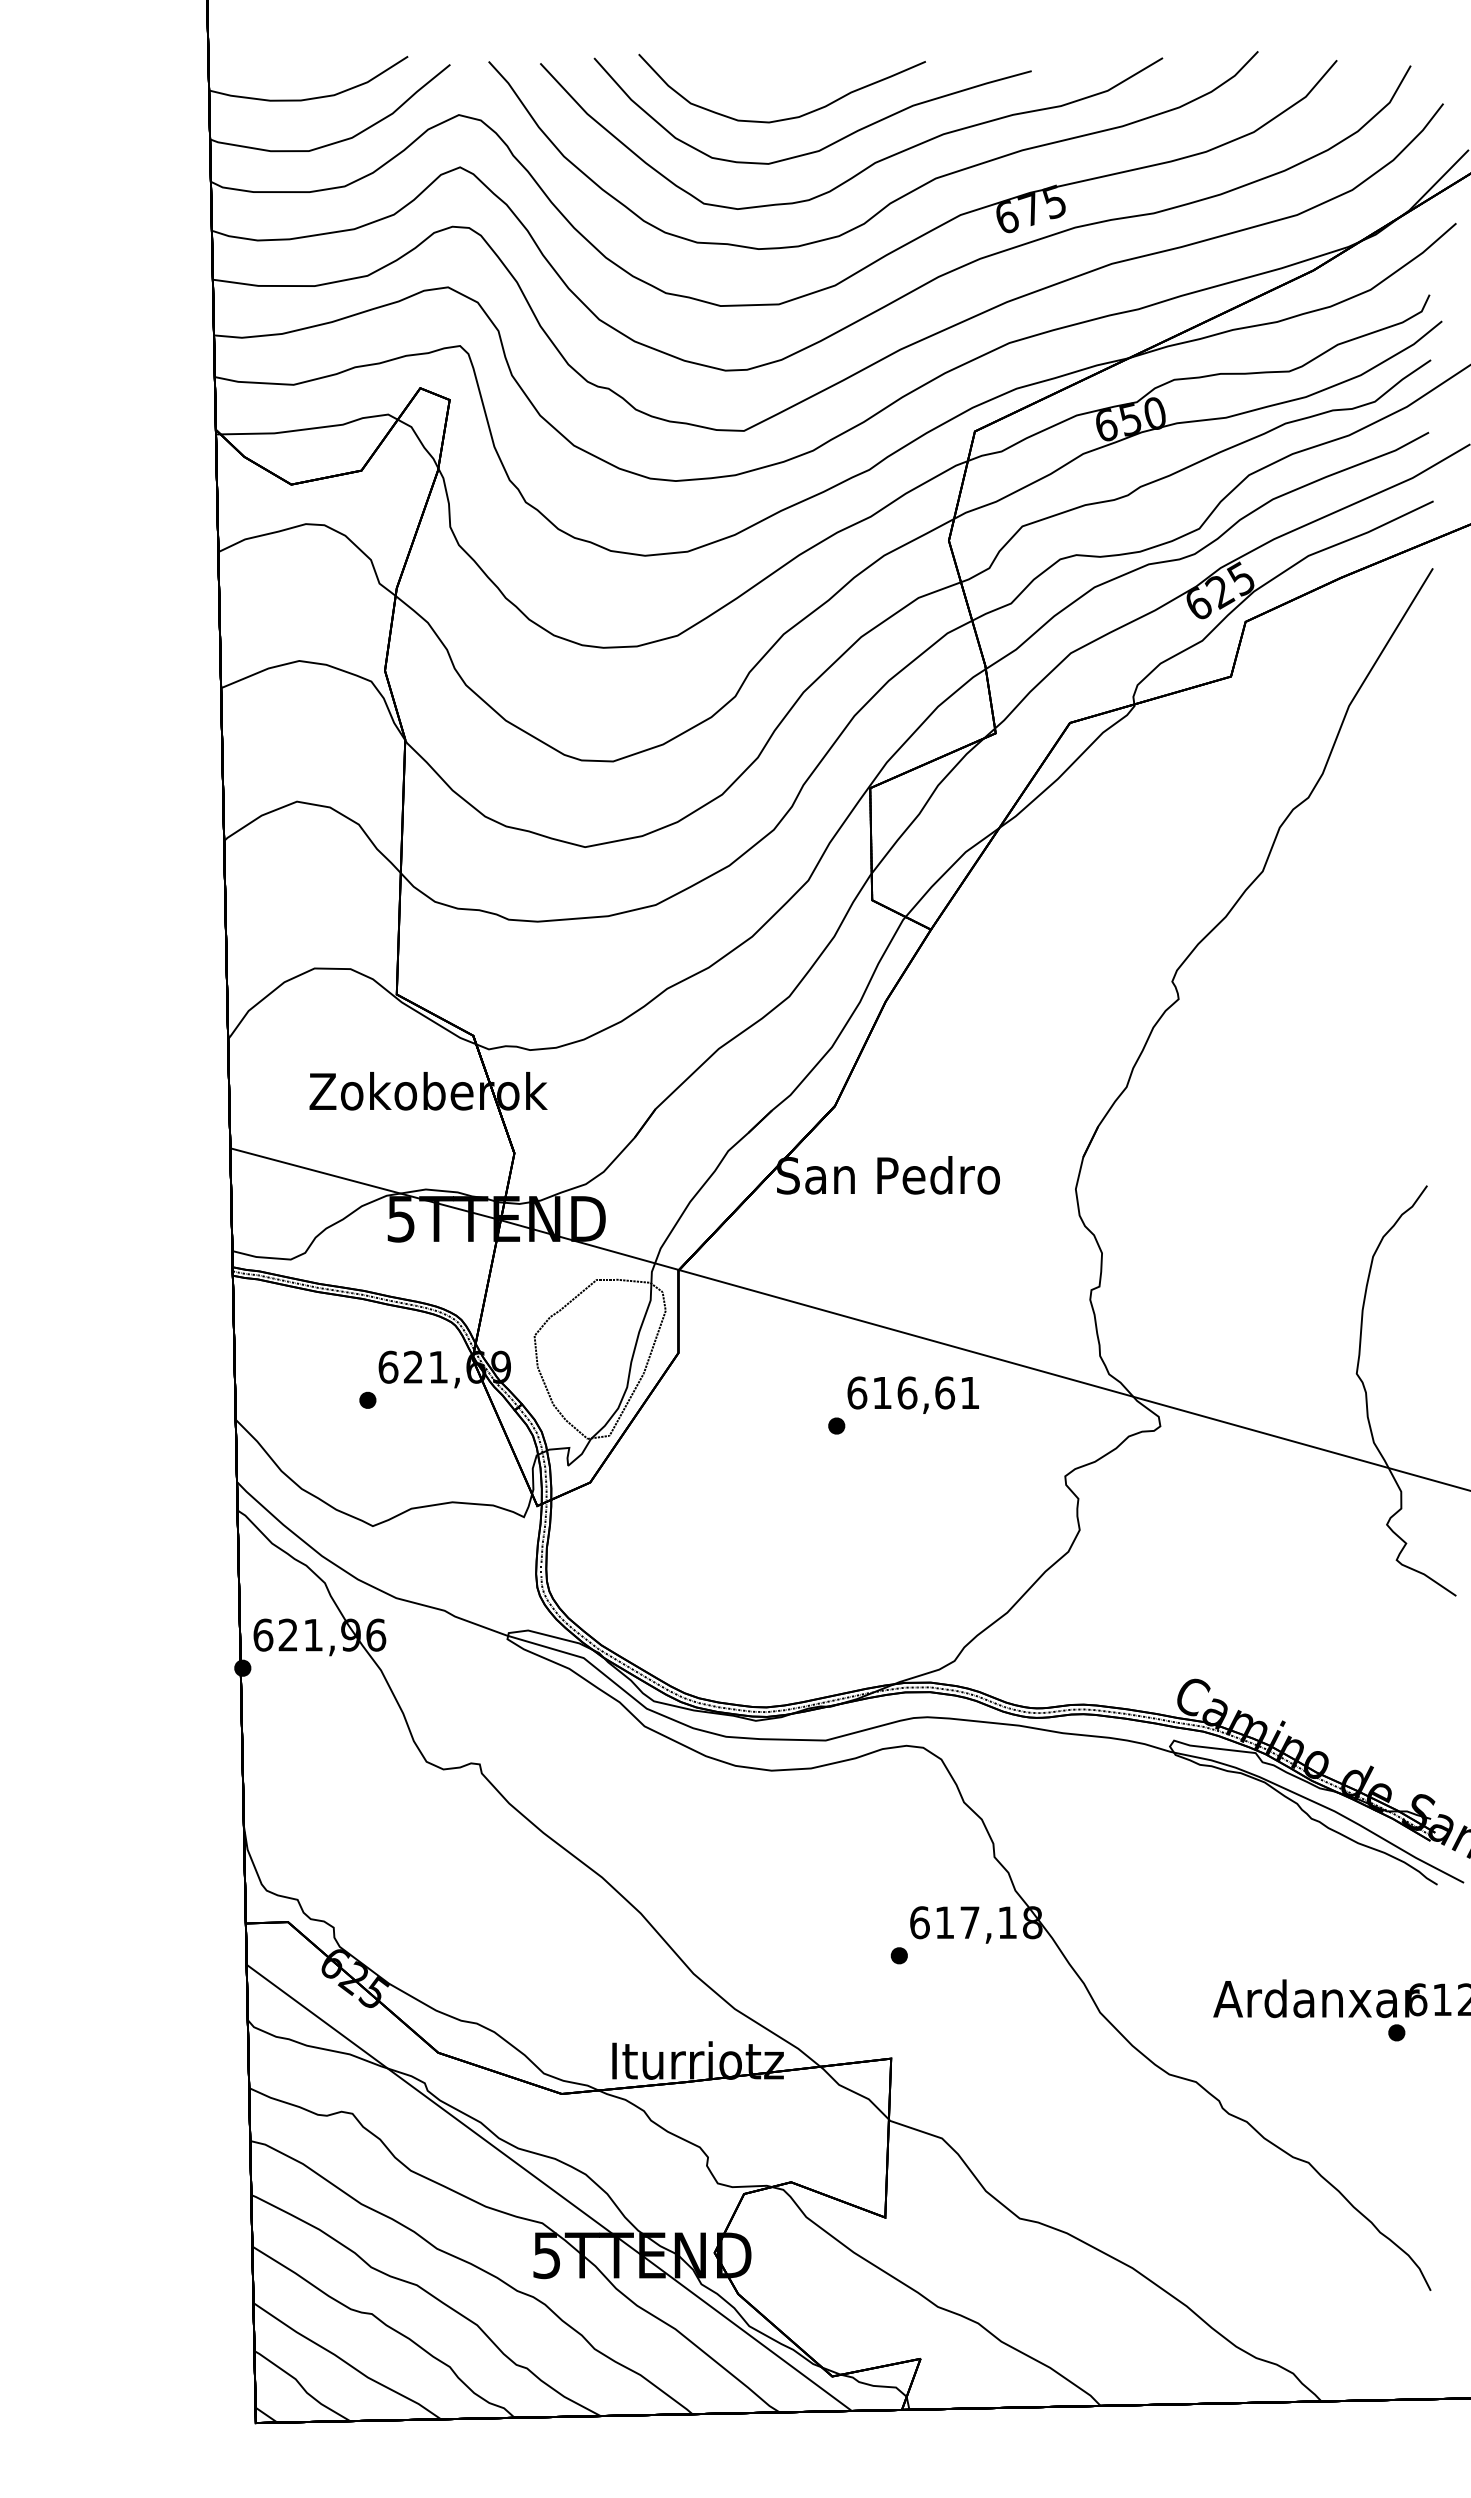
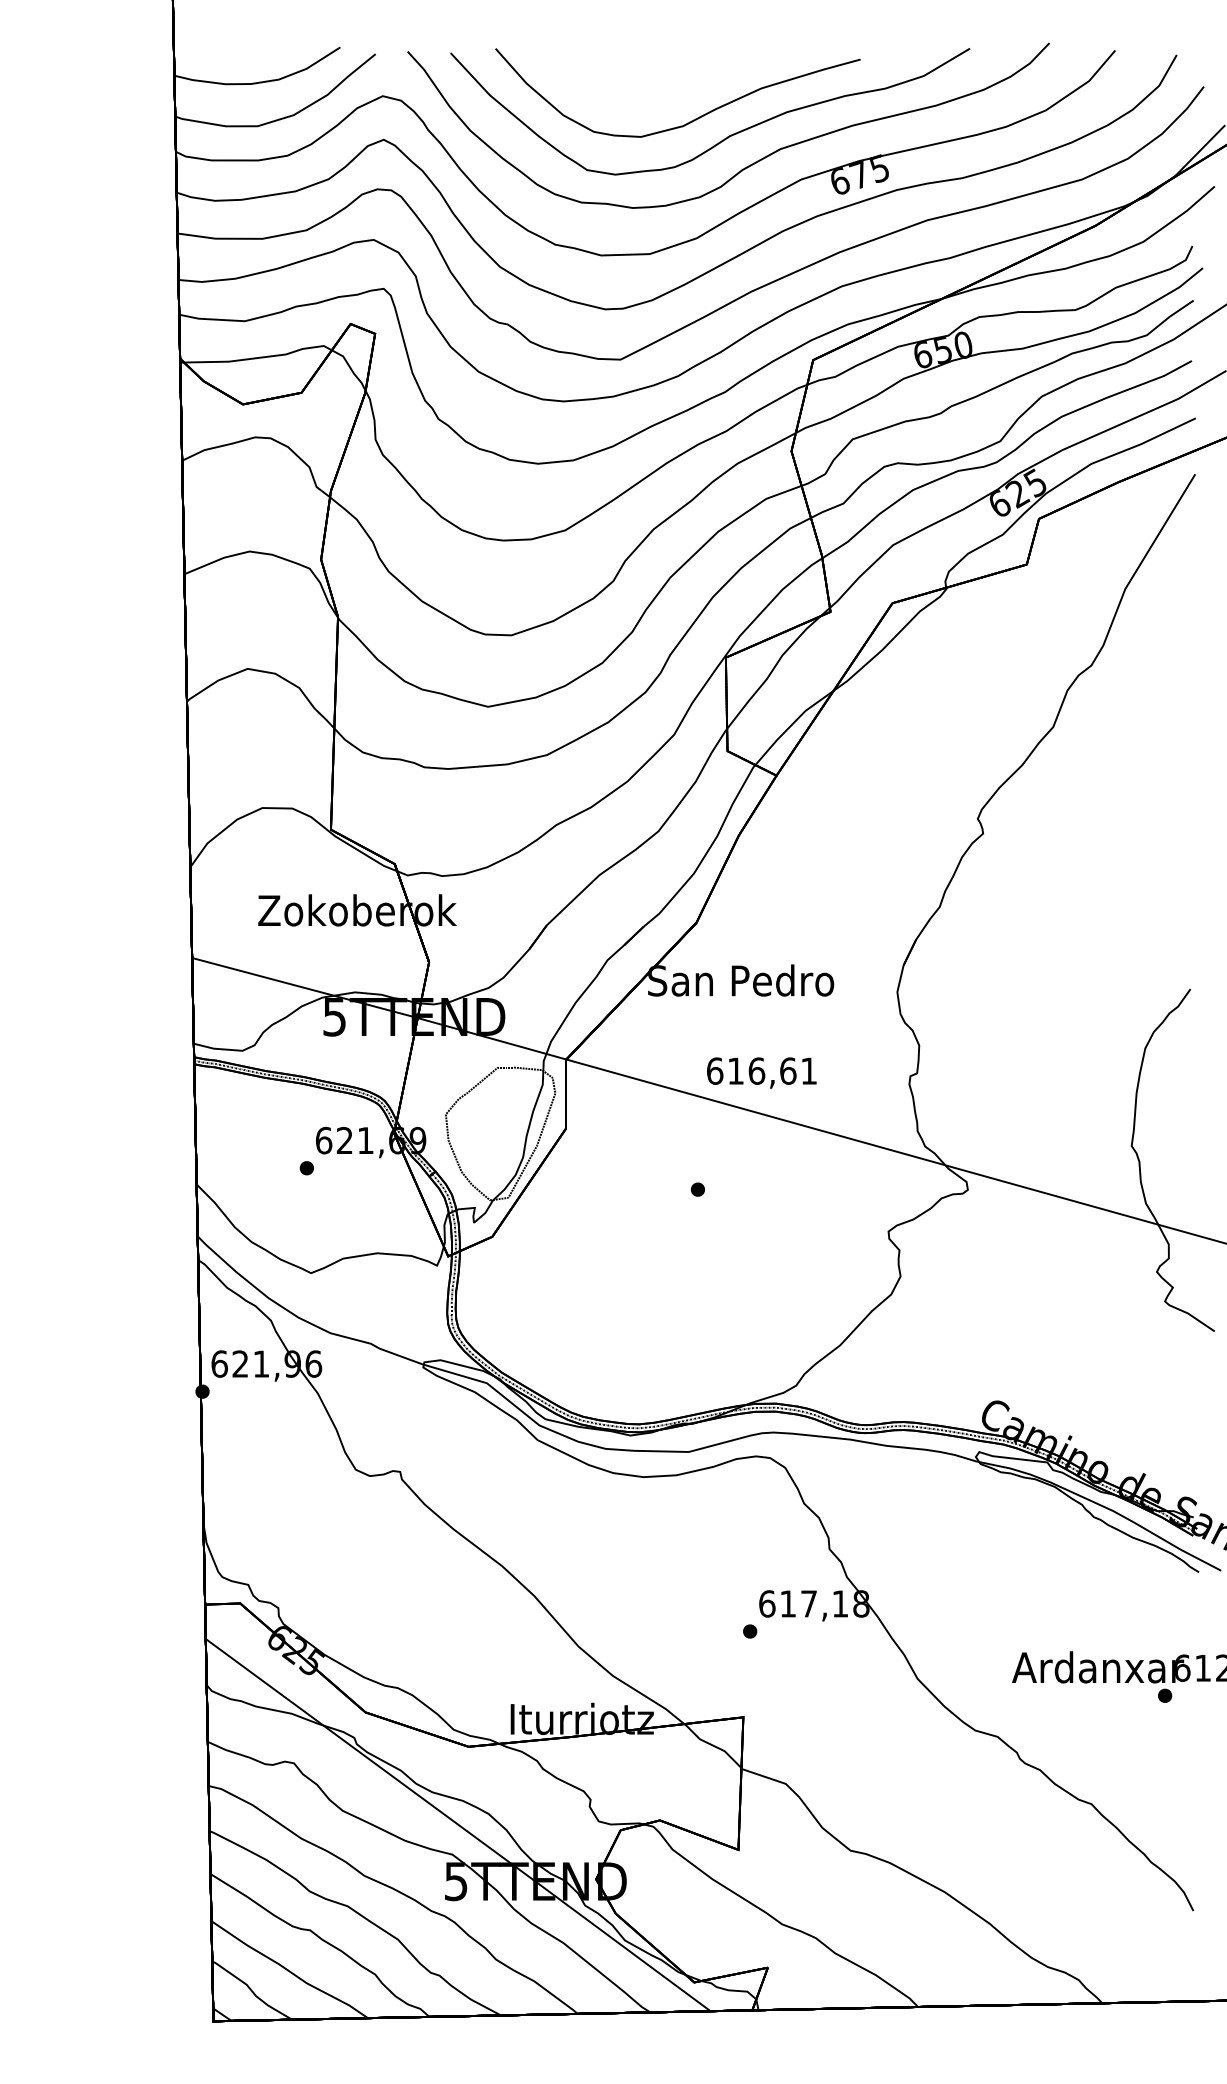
curve: (789, 117) -> (658, 98), removed
text: (912, 1394) -> (761, 1072), moved

